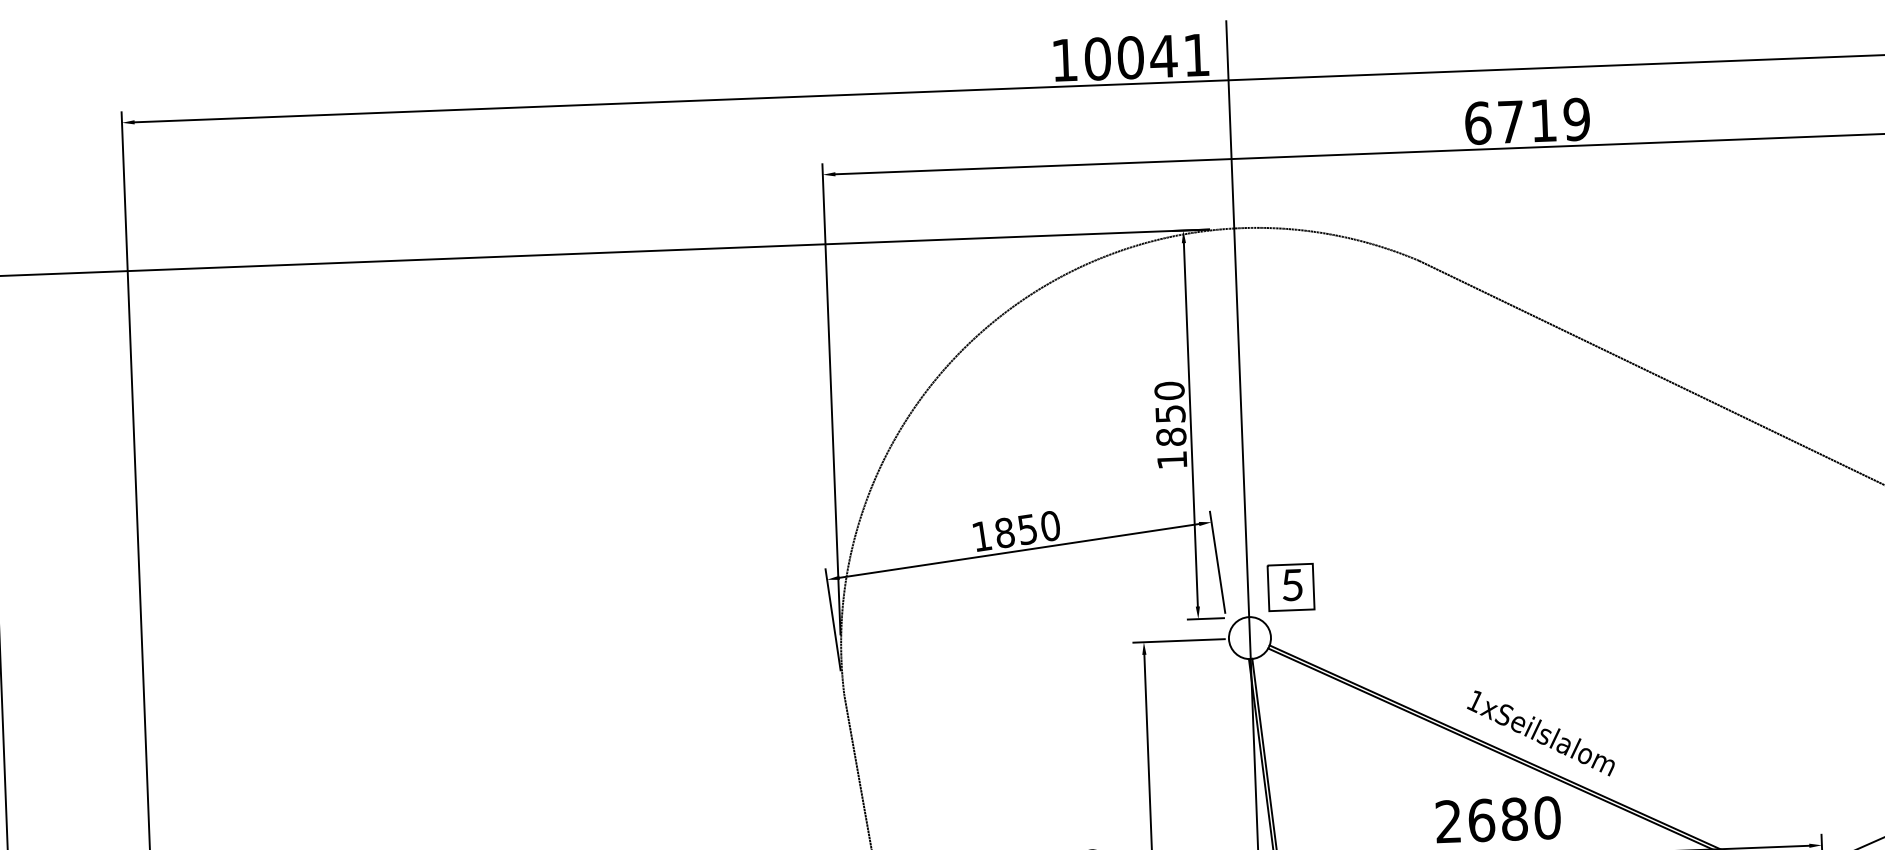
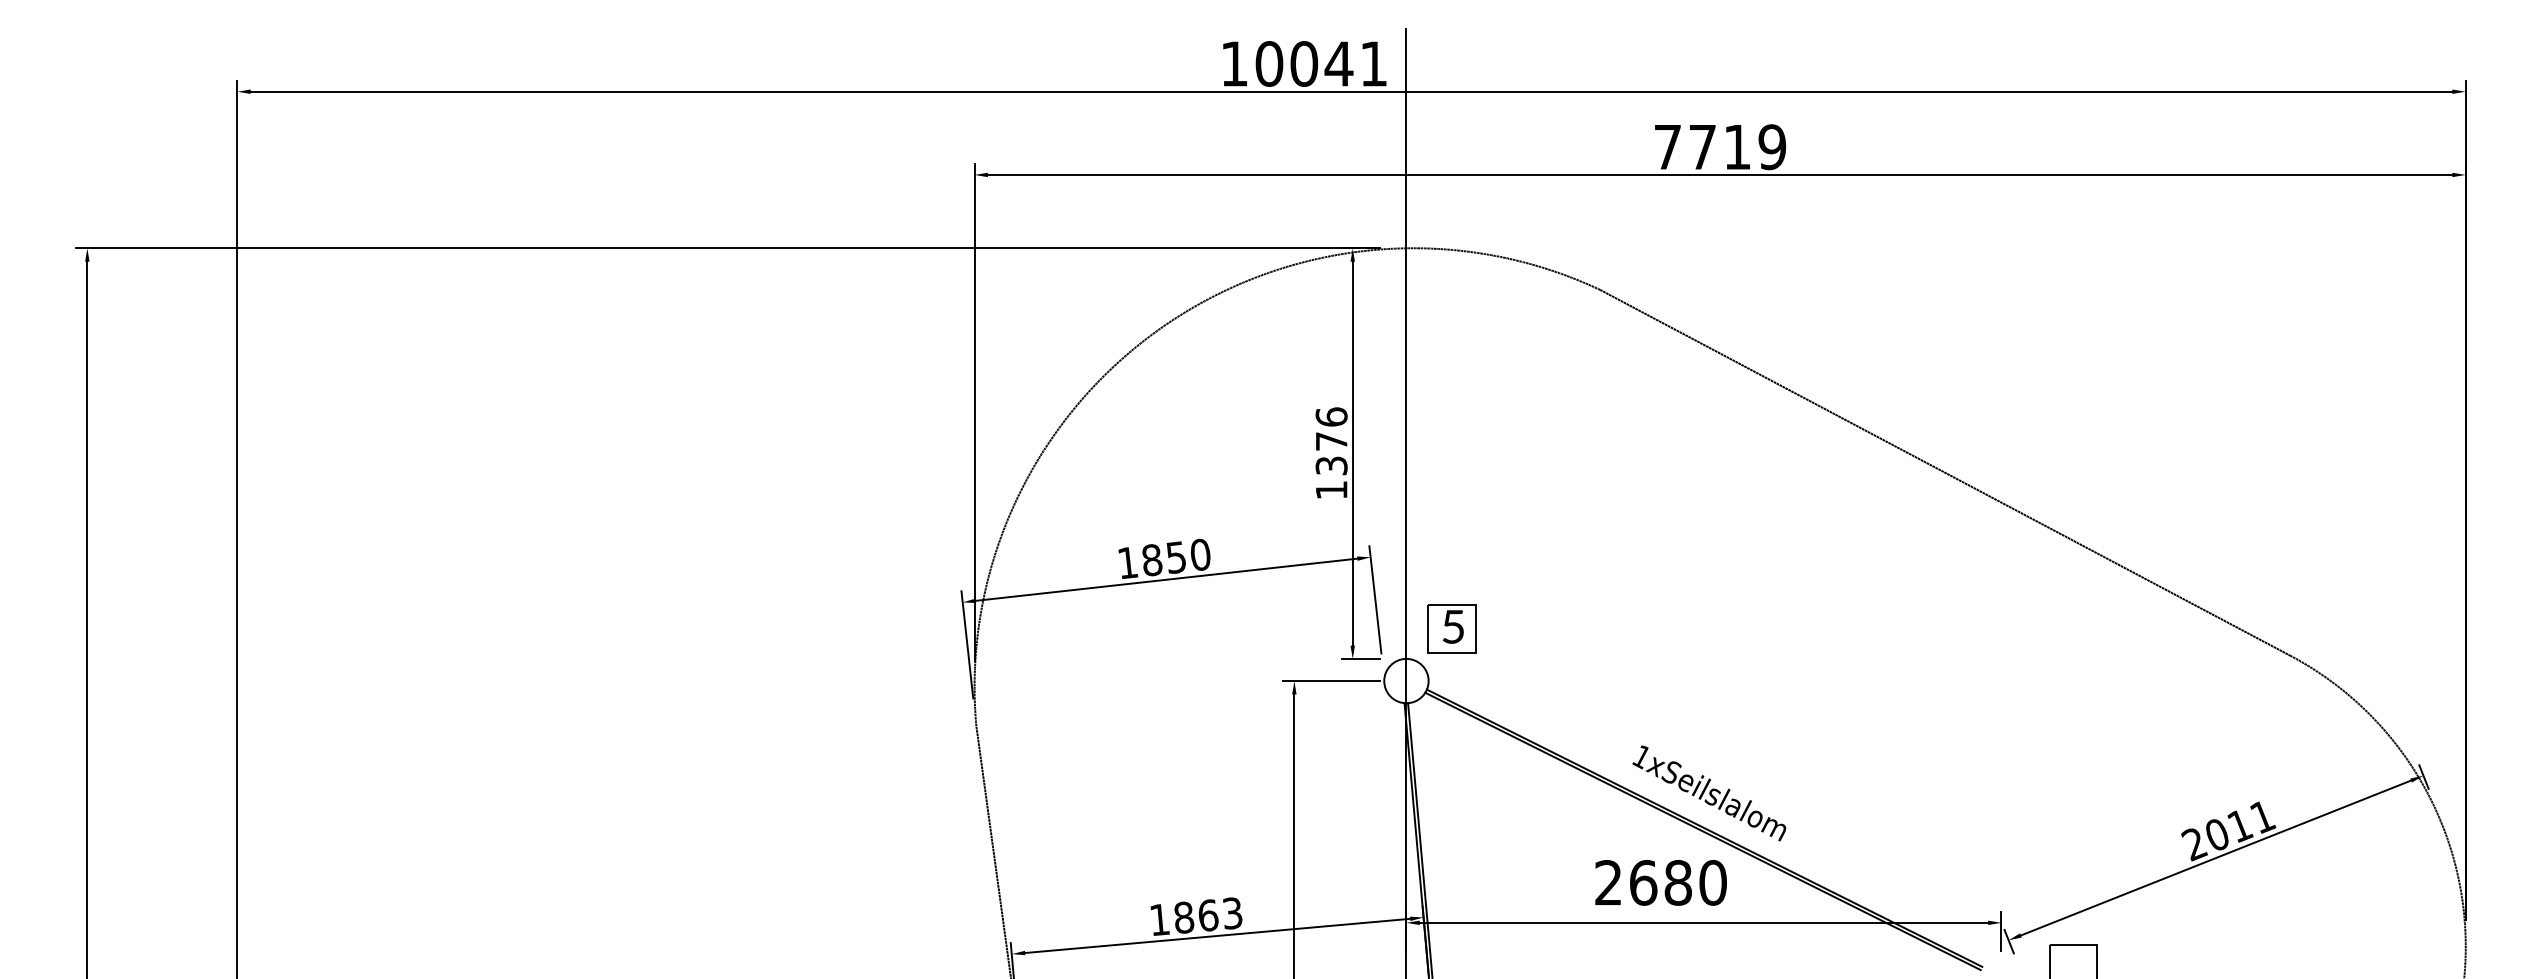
text: (1477, 123) -> (1667, 147), 6719 -> 7719
text: (1170, 414) -> (1331, 441), 1850 -> 1376

